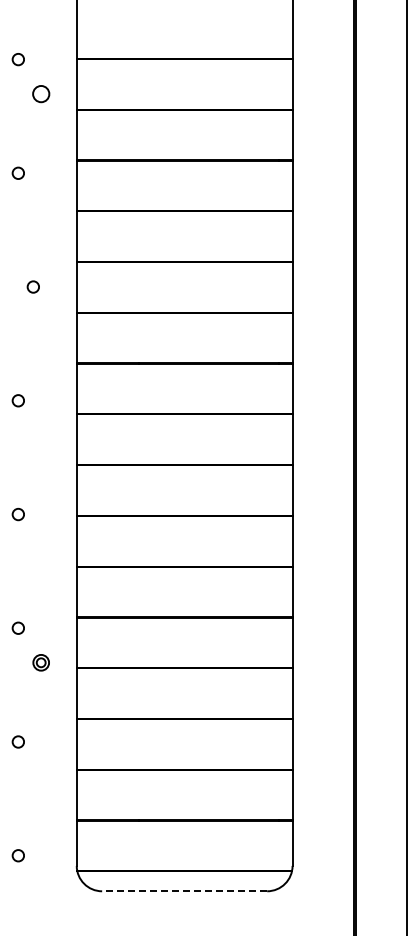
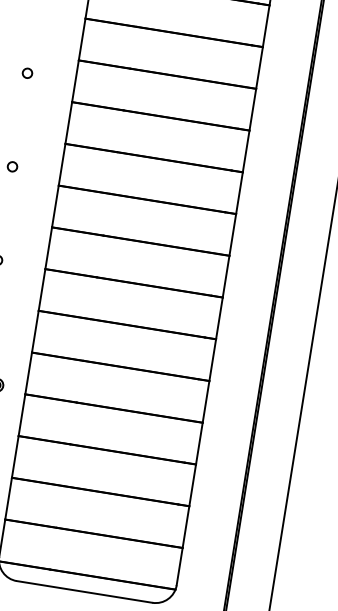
circle: (32, 286) -> (26, 72), moved
line: (184, 891) -> (84, 592), dashed -> solid

